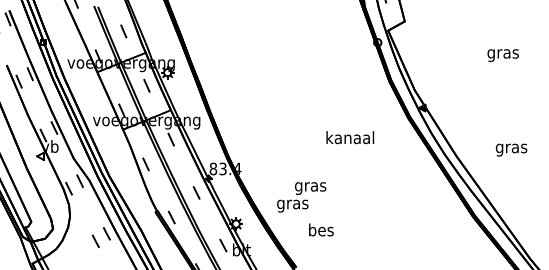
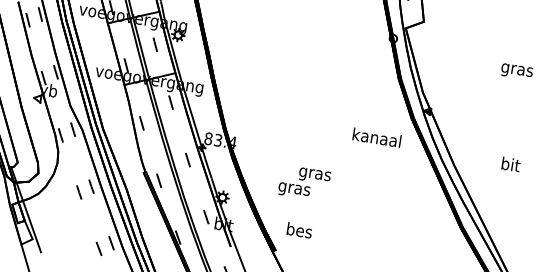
text: (350, 137) -> (377, 137), moved
text: (511, 148) -> (510, 166), gras -> bit
text: (301, 197) -> (304, 183), moved
text: (321, 229) -> (299, 229), moved

